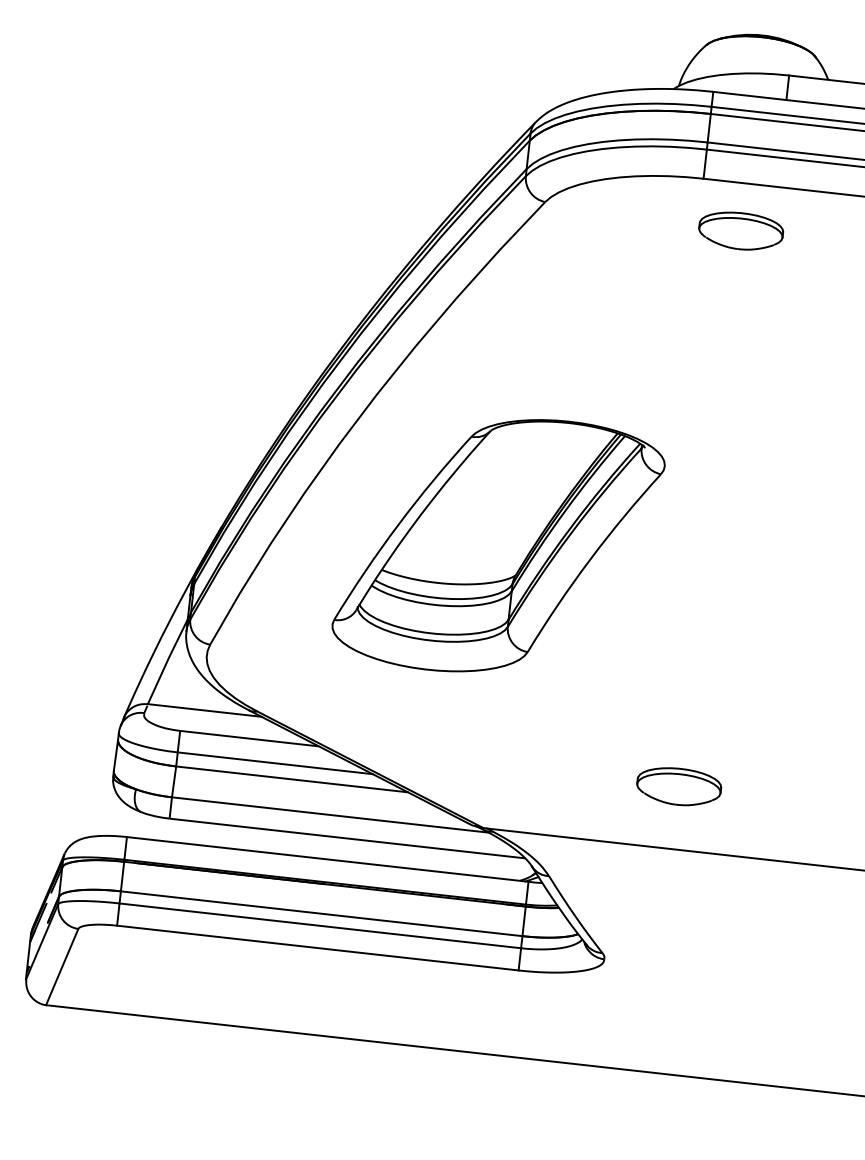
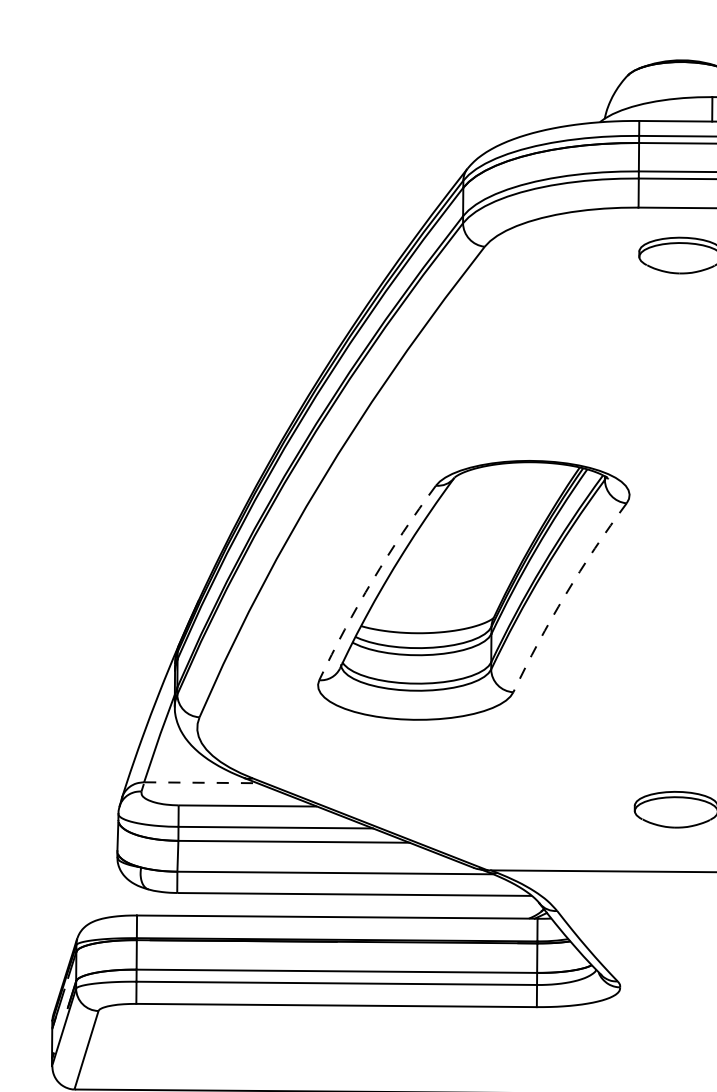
arc: (398, 524) -> (372, 579), solid -> dashed
arc: (590, 559) -> (565, 594), solid -> dashed
line: (205, 710) -> (201, 782), solid -> dashed

